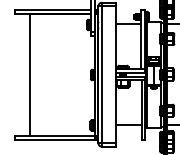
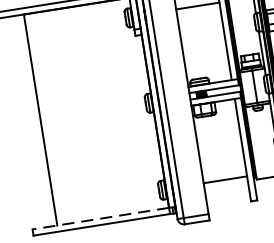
line: (55, 135) -> (101, 217), solid -> dashed

